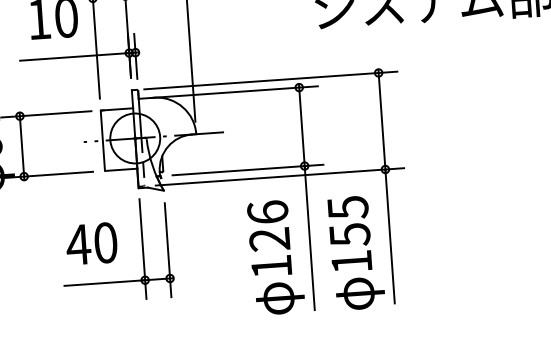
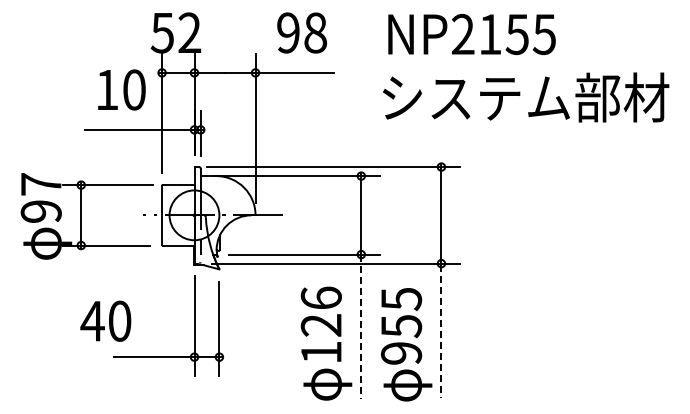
line: (390, 237) -> (441, 331), solid -> dashed
line: (310, 238) -> (361, 327), solid -> dashed
text: (91, 243) -> (105, 320), moved
text: (351, 262) -> (401, 353), 155 -> 955

